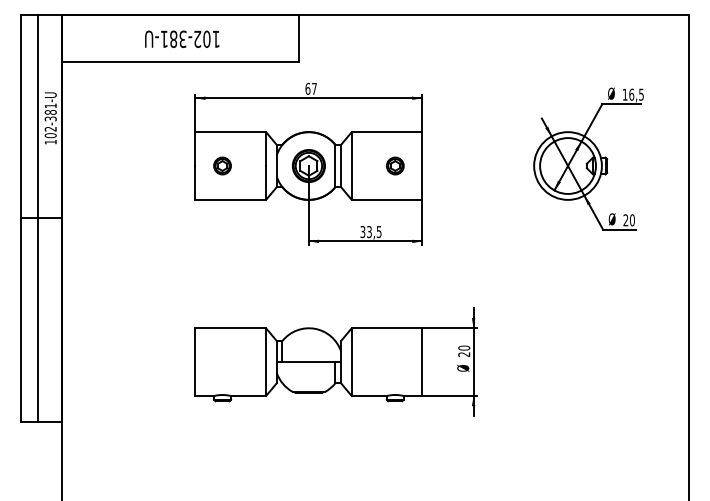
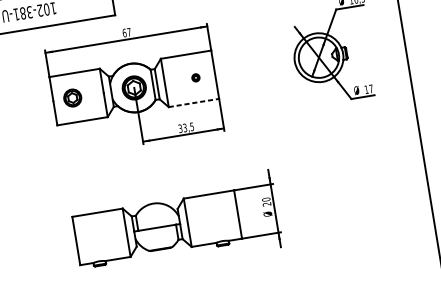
part: (222, 165) -> (72, 97), size x1.4
part: (395, 165) -> (195, 77), size x0.6
line: (387, 199) -> (194, 102), solid -> dashed
text: (628, 220) -> (368, 89), 20 -> 17

